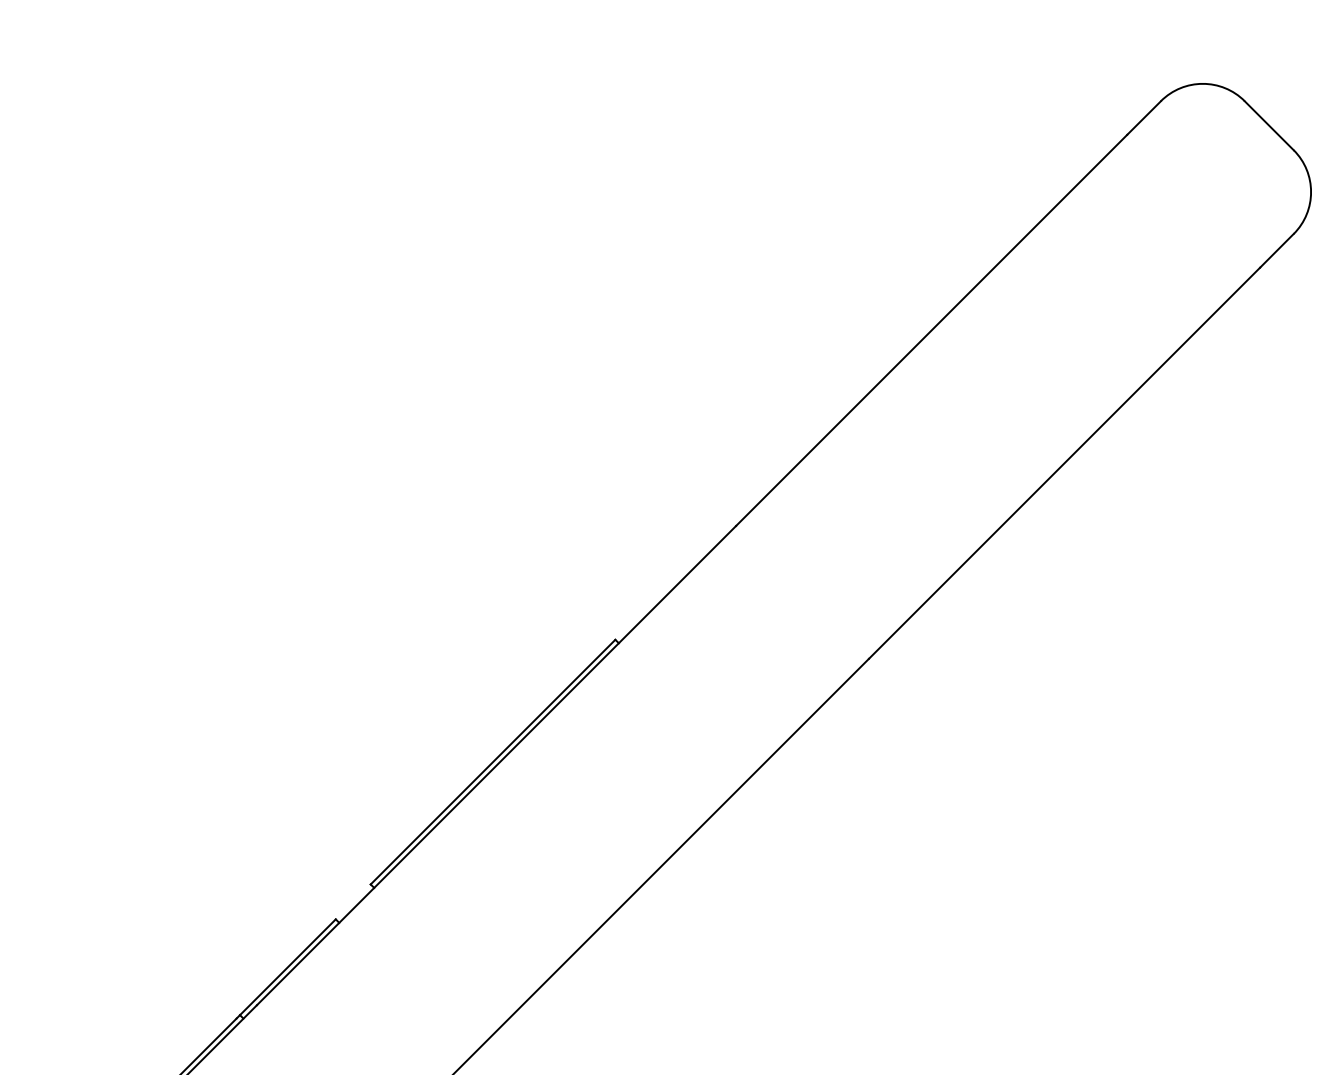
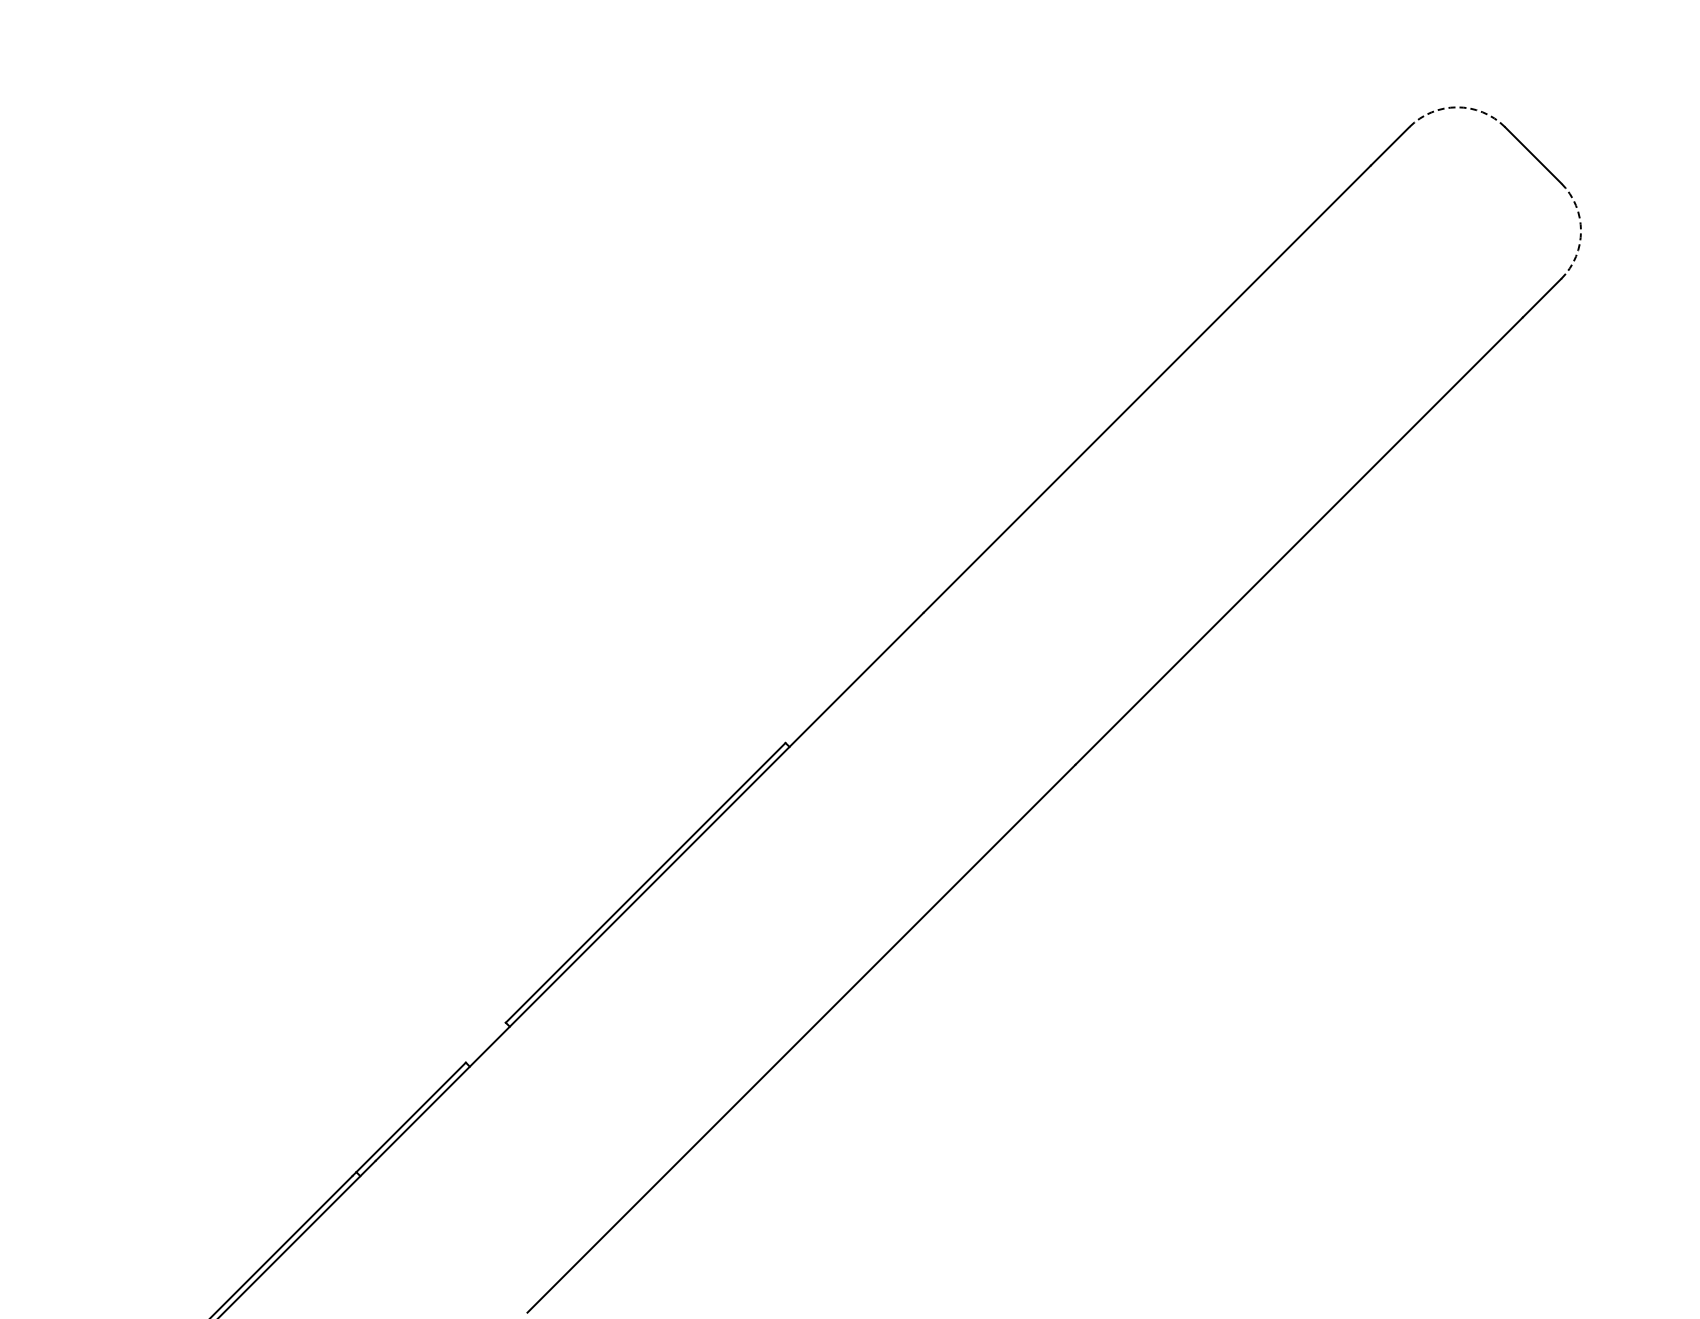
arc: (1203, 83) -> (1457, 107), solid -> dashed
arc: (1311, 192) -> (1581, 231), solid -> dashed

